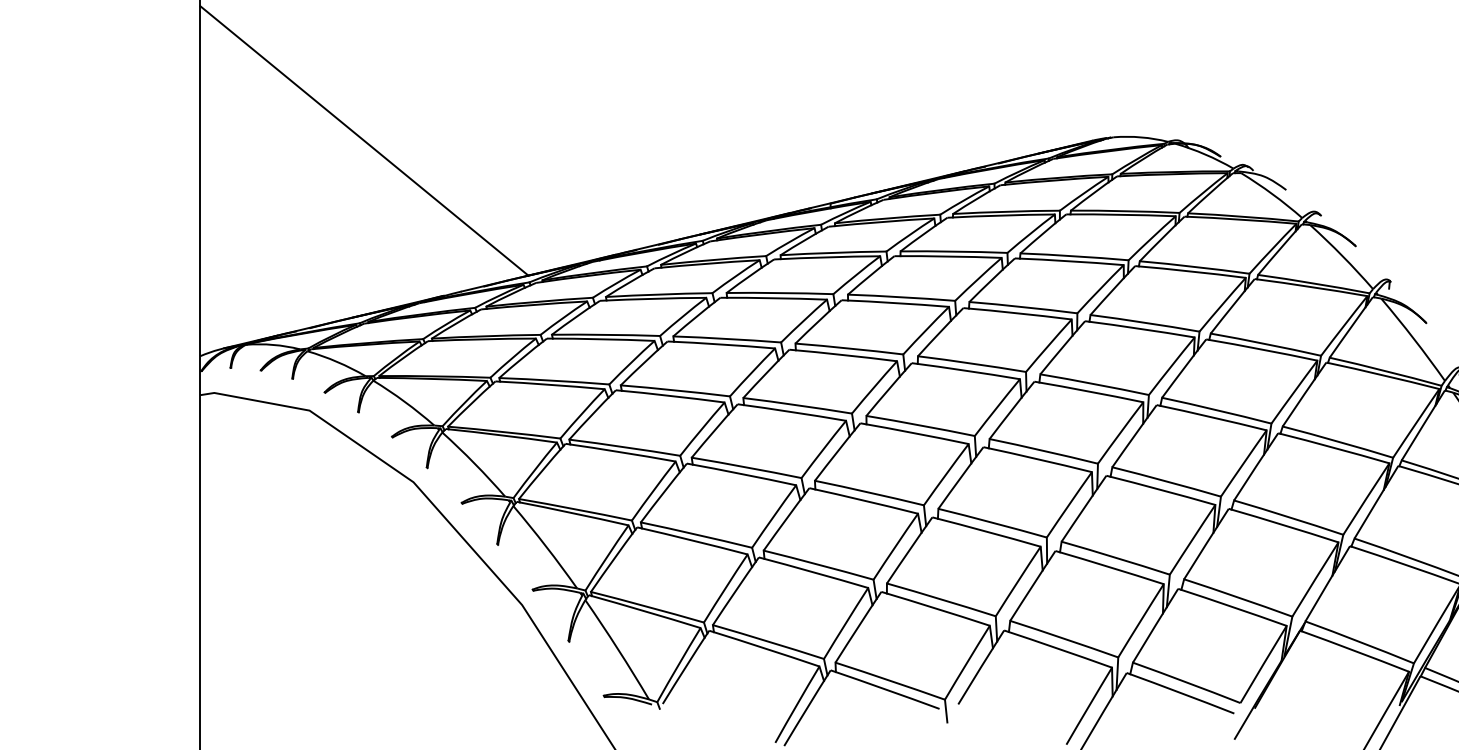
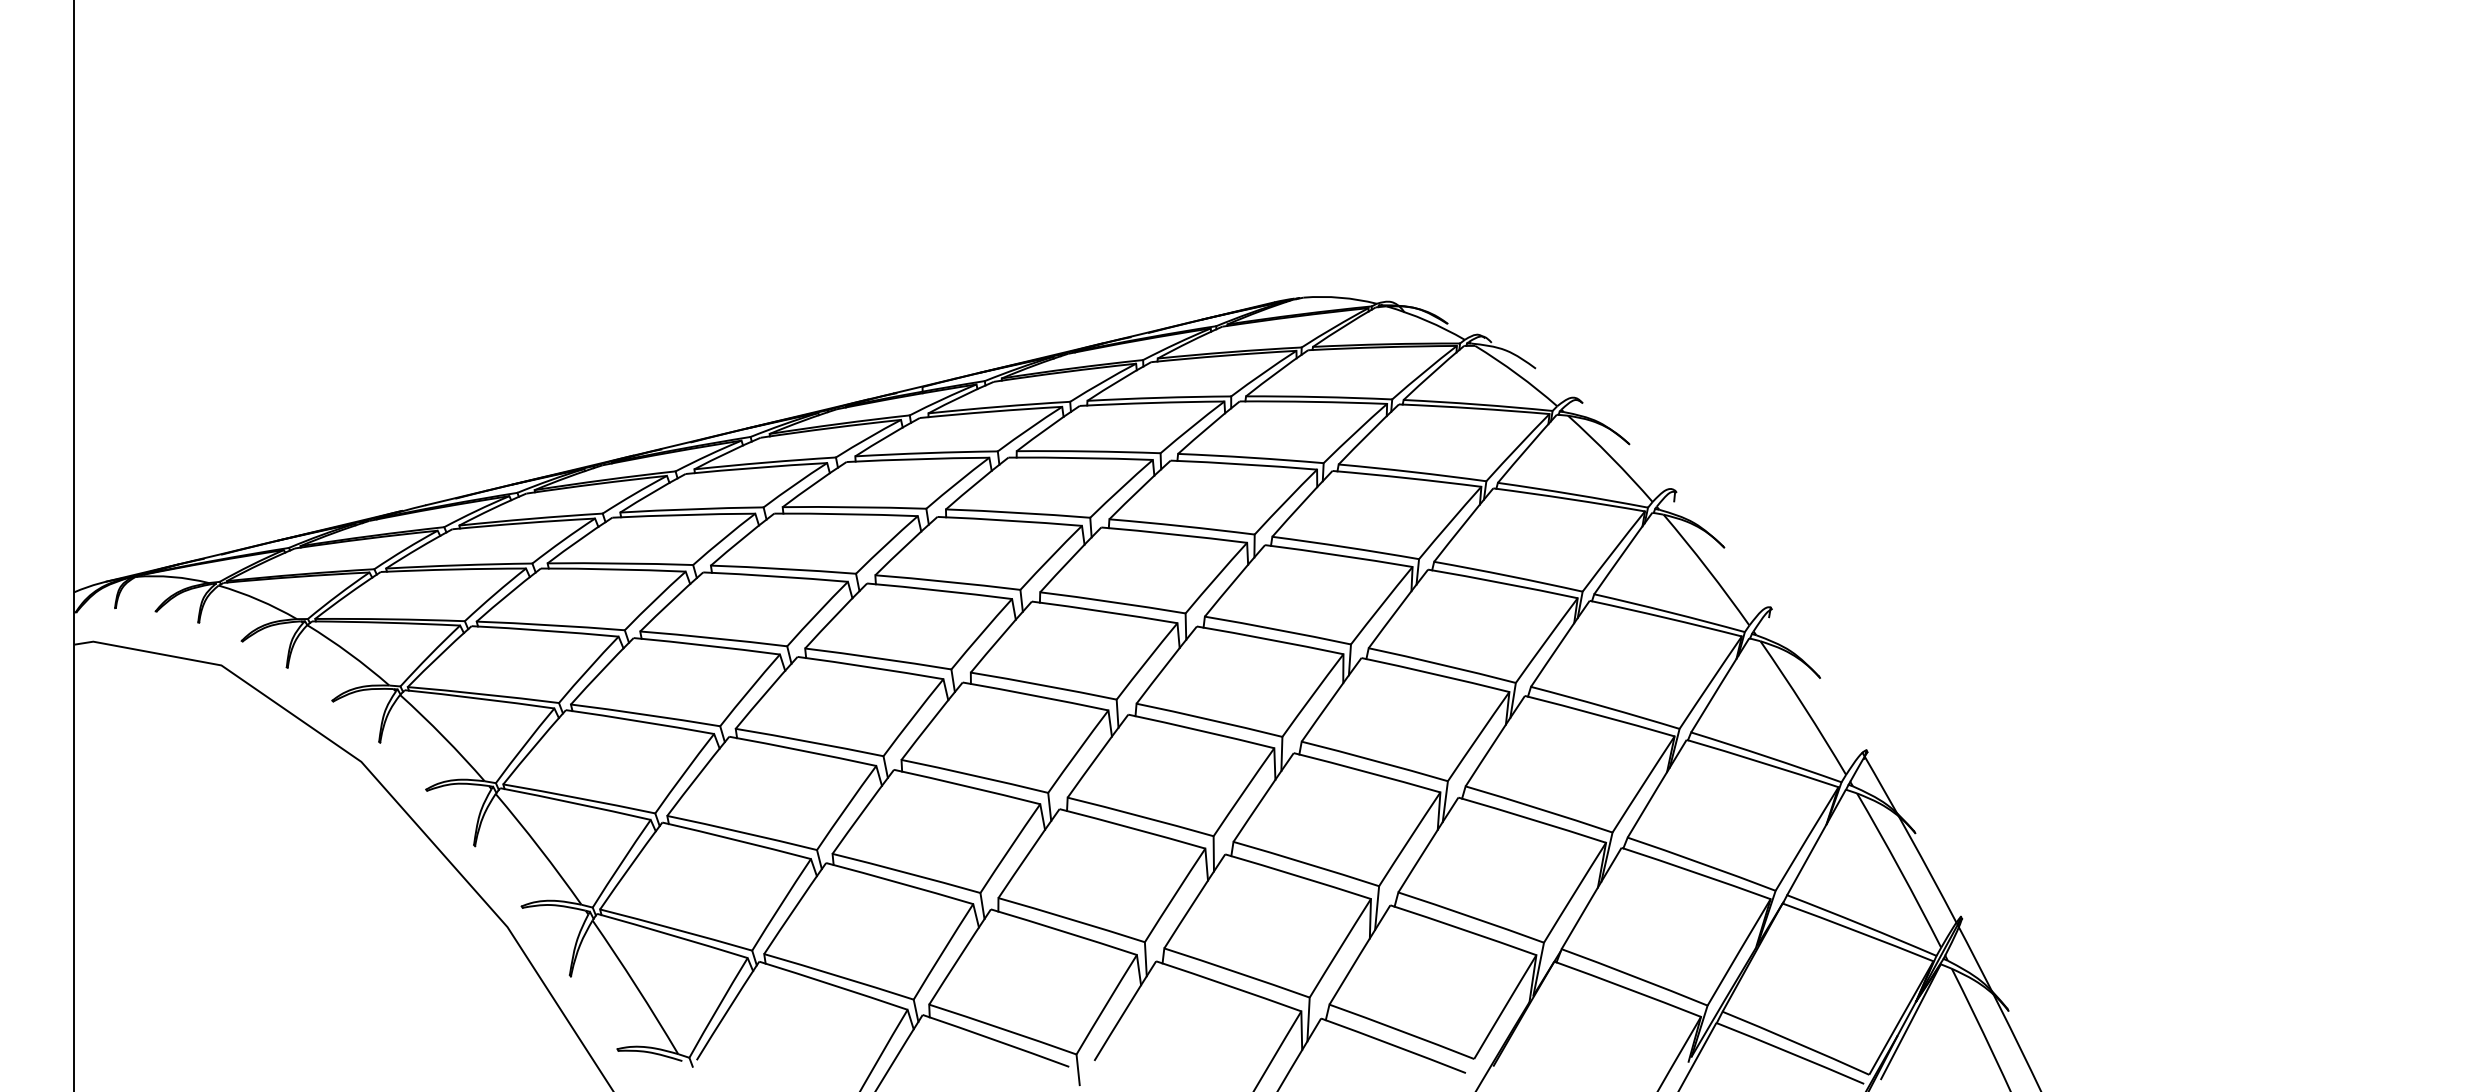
line: (363, 140) -> (294, 302), removed

